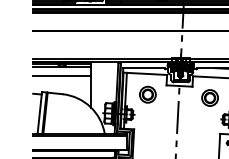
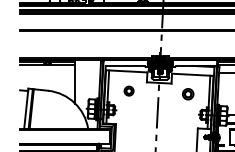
line: (62, 76) -> (47, 73), removed
part: (147, 93) -> (128, 90), size x0.6
part: (209, 97) -> (187, 93), size x0.7

